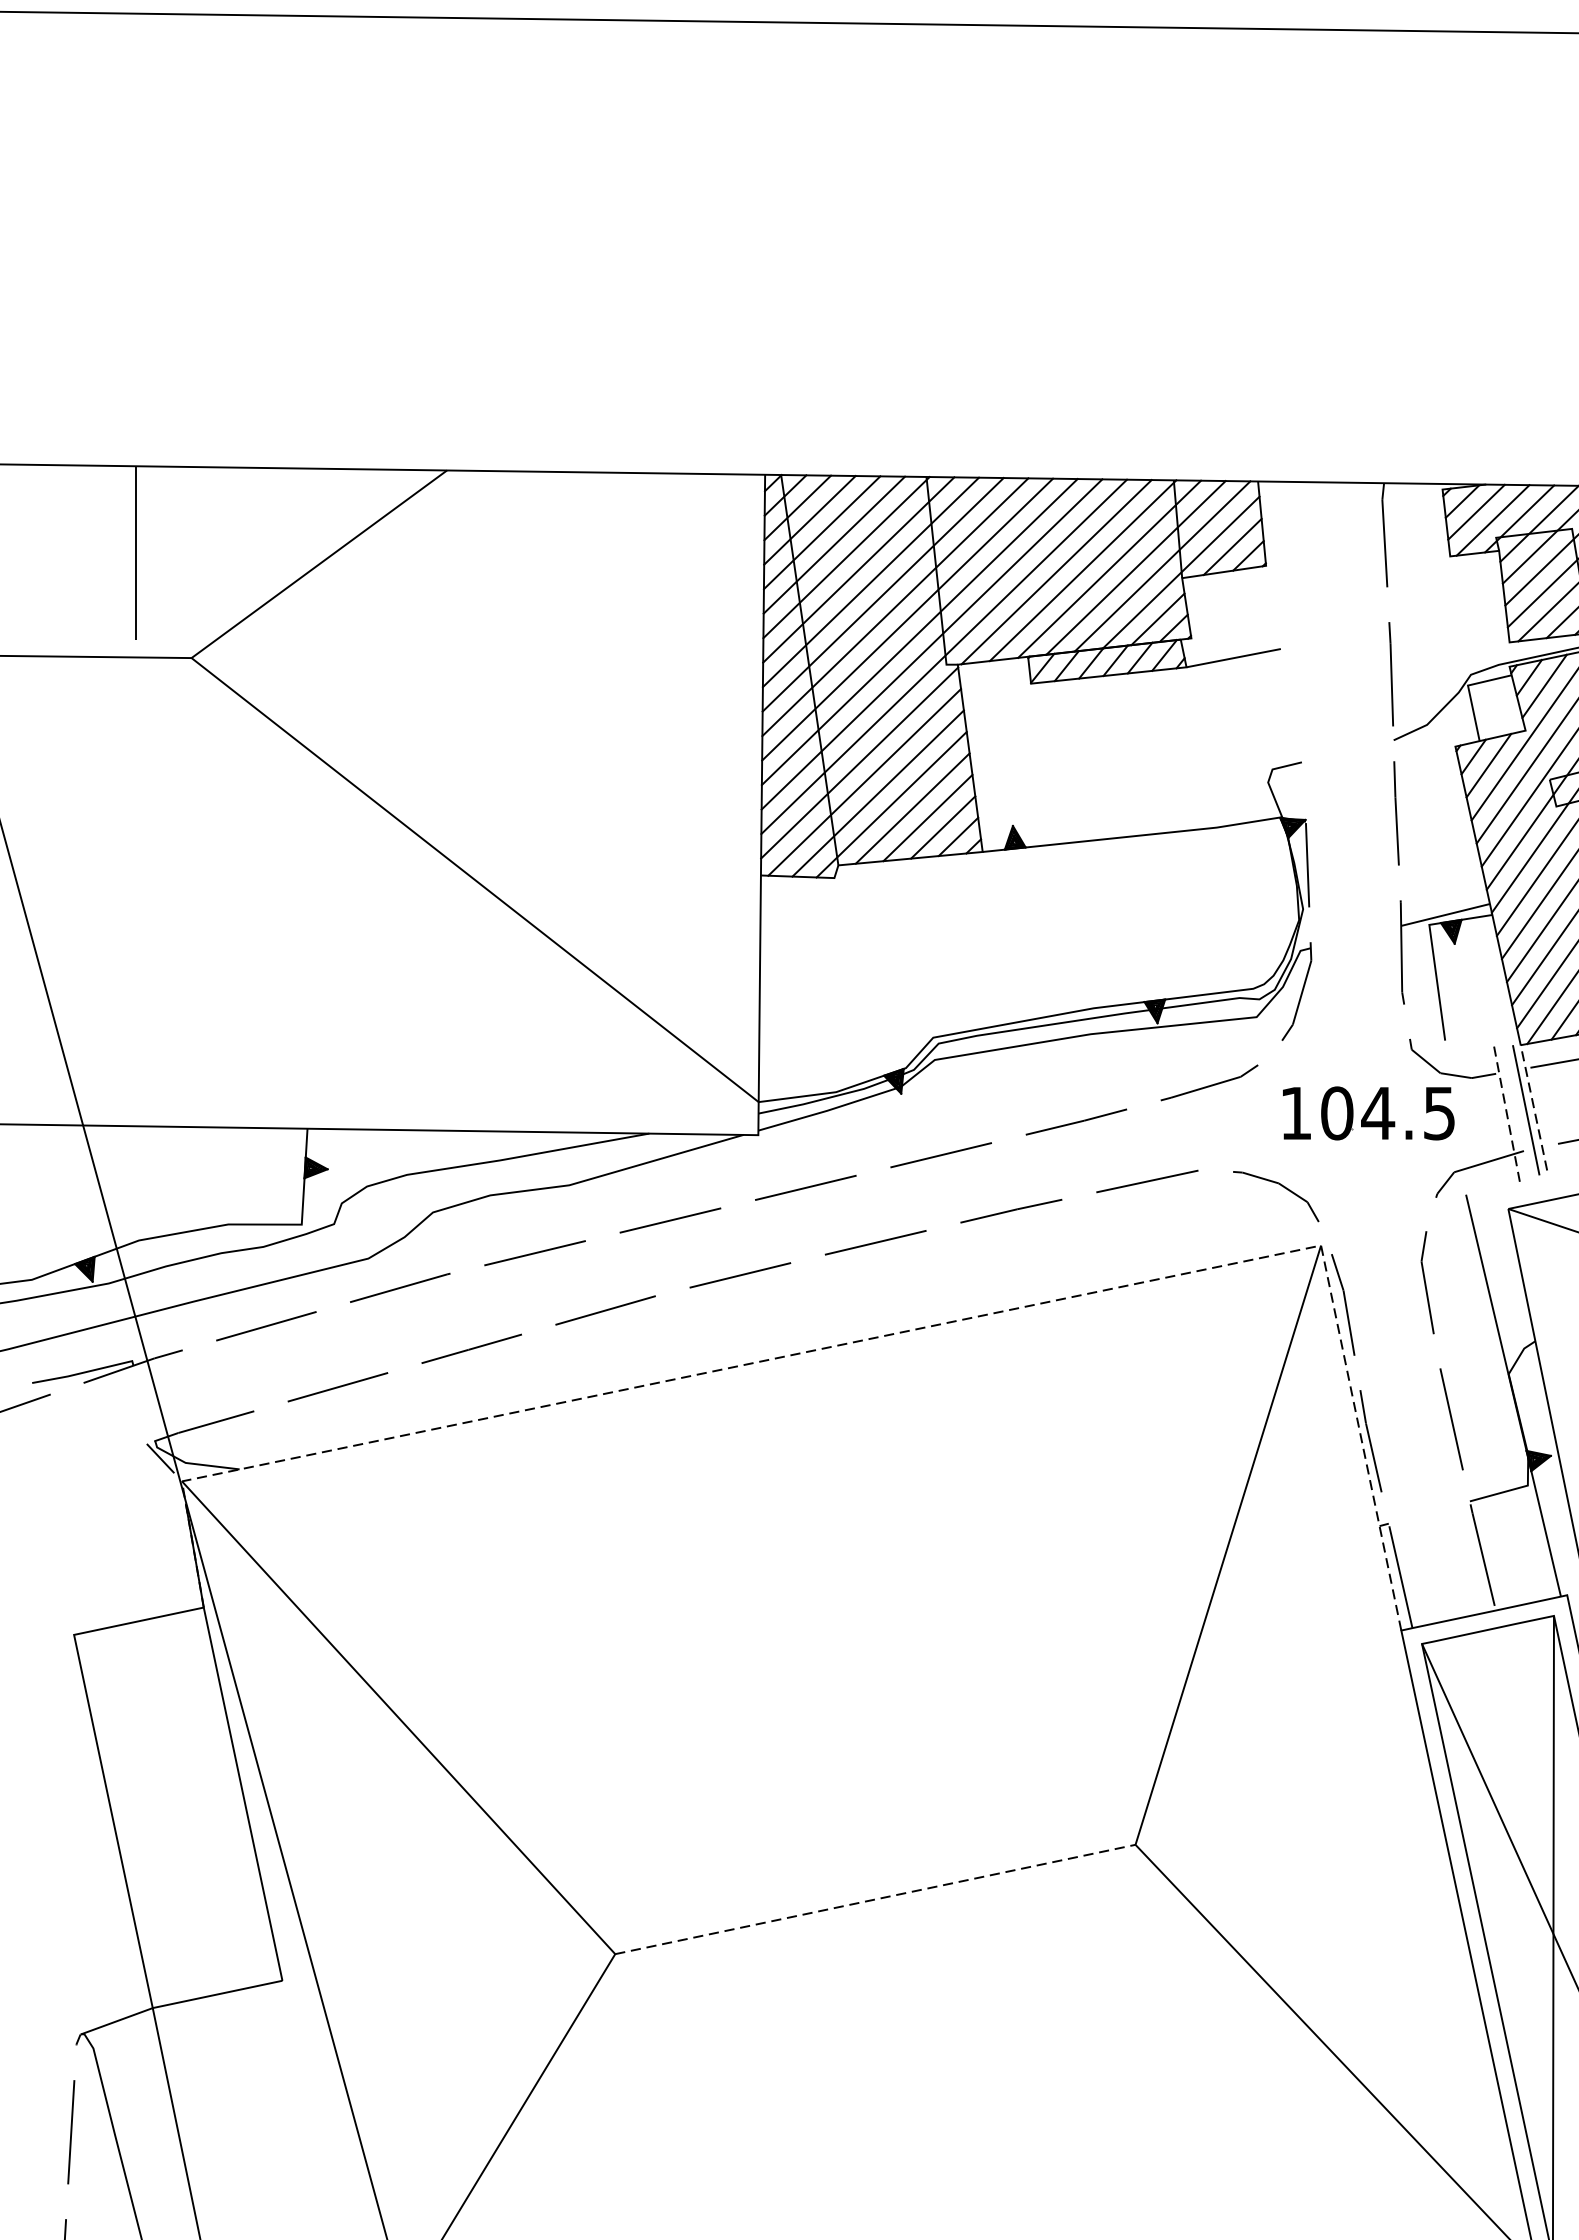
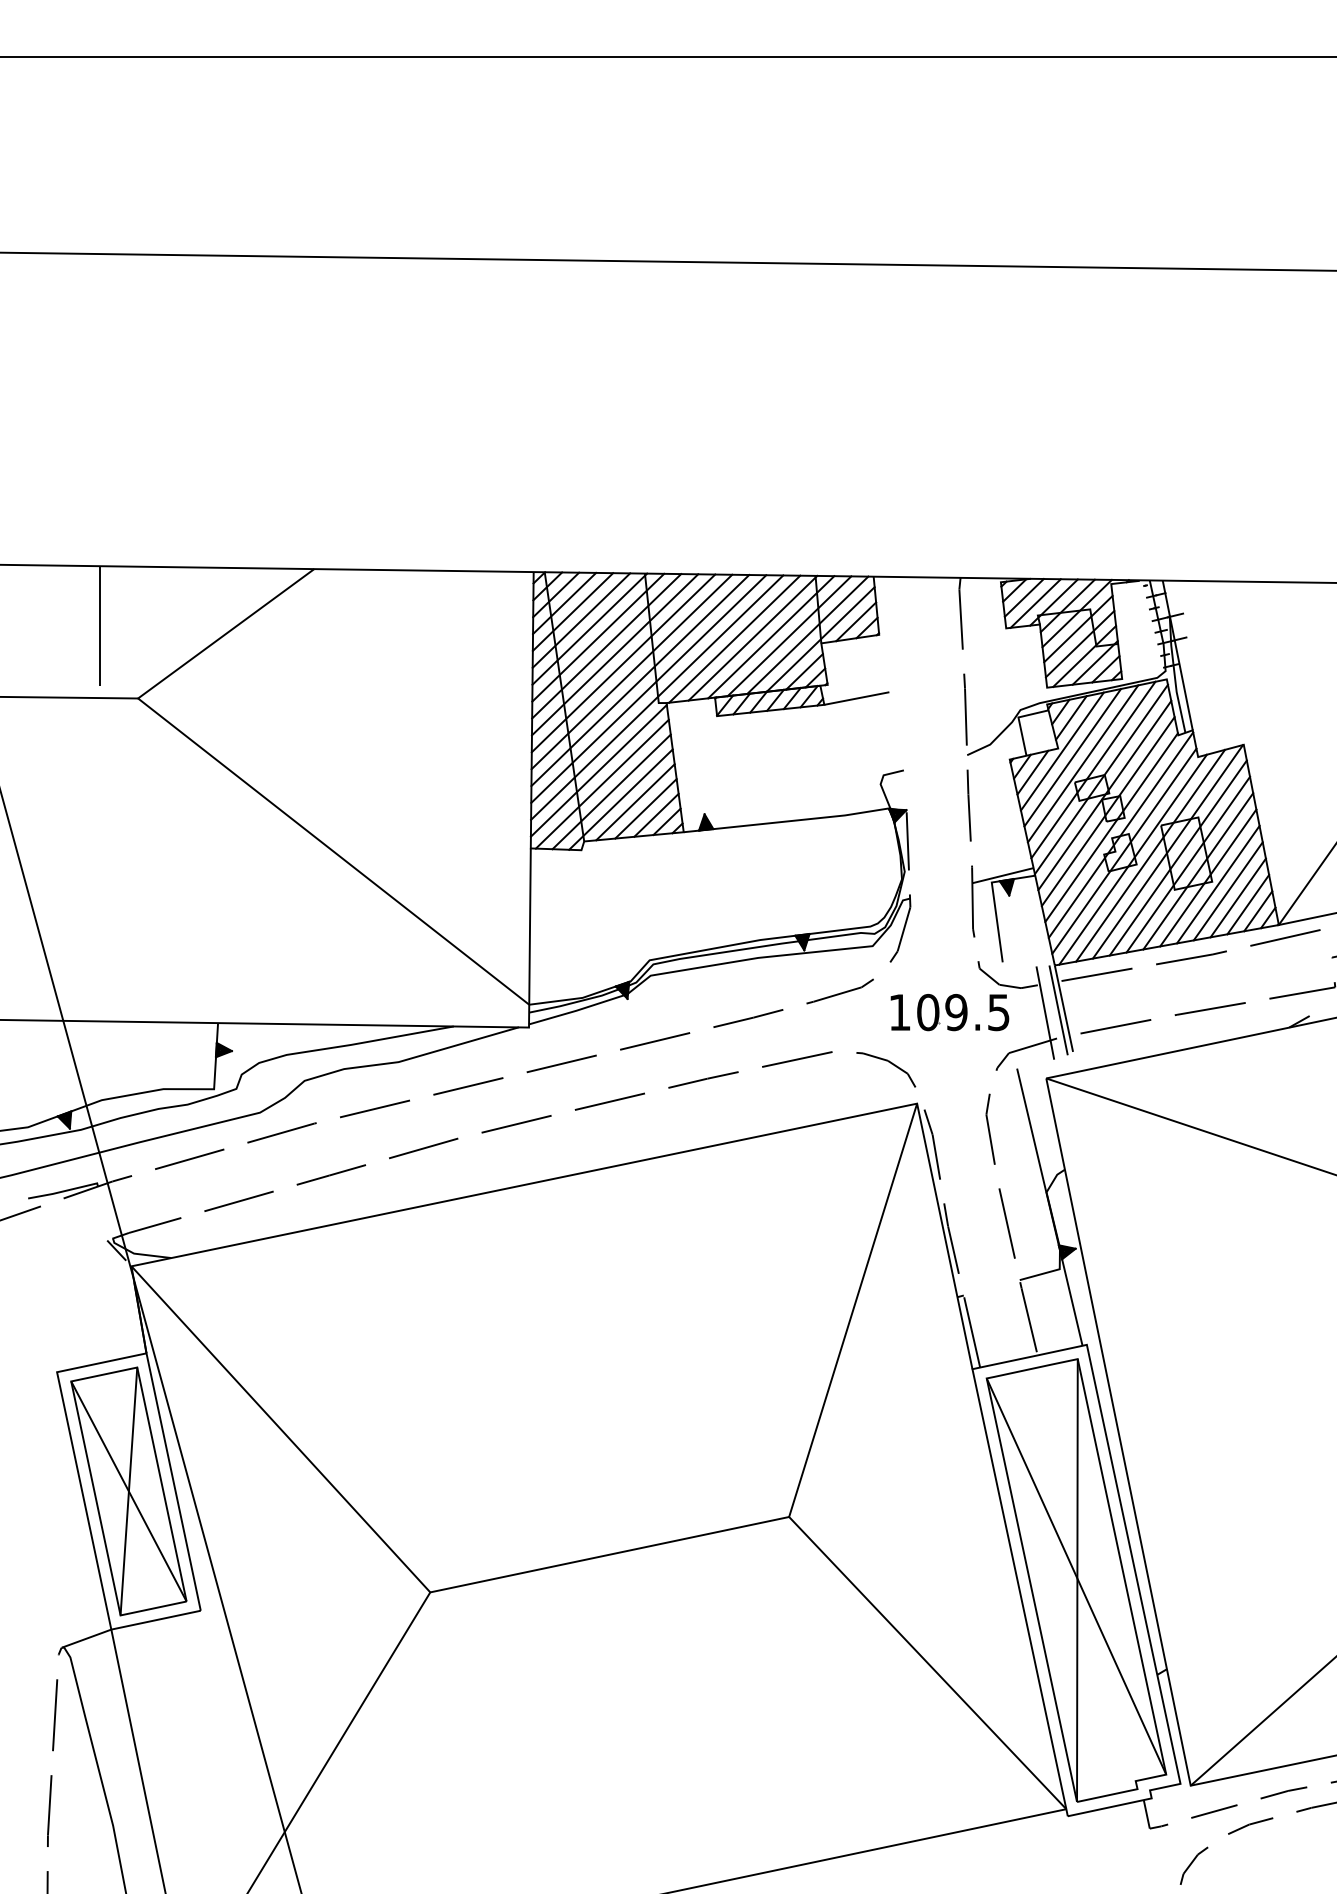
line: (1533, 1107) -> (1063, 1008), dashed -> solid
text: (1378, 1113) -> (956, 1012), 104.5 -> 109.5
line: (1507, 1114) -> (1045, 1013), dashed -> solid
line: (880, 1336) -> (613, 1166), dashed -> solid
part: (177, 1807) -> (128, 1491), added
line: (876, 1899) -> (610, 1554), dashed -> solid

